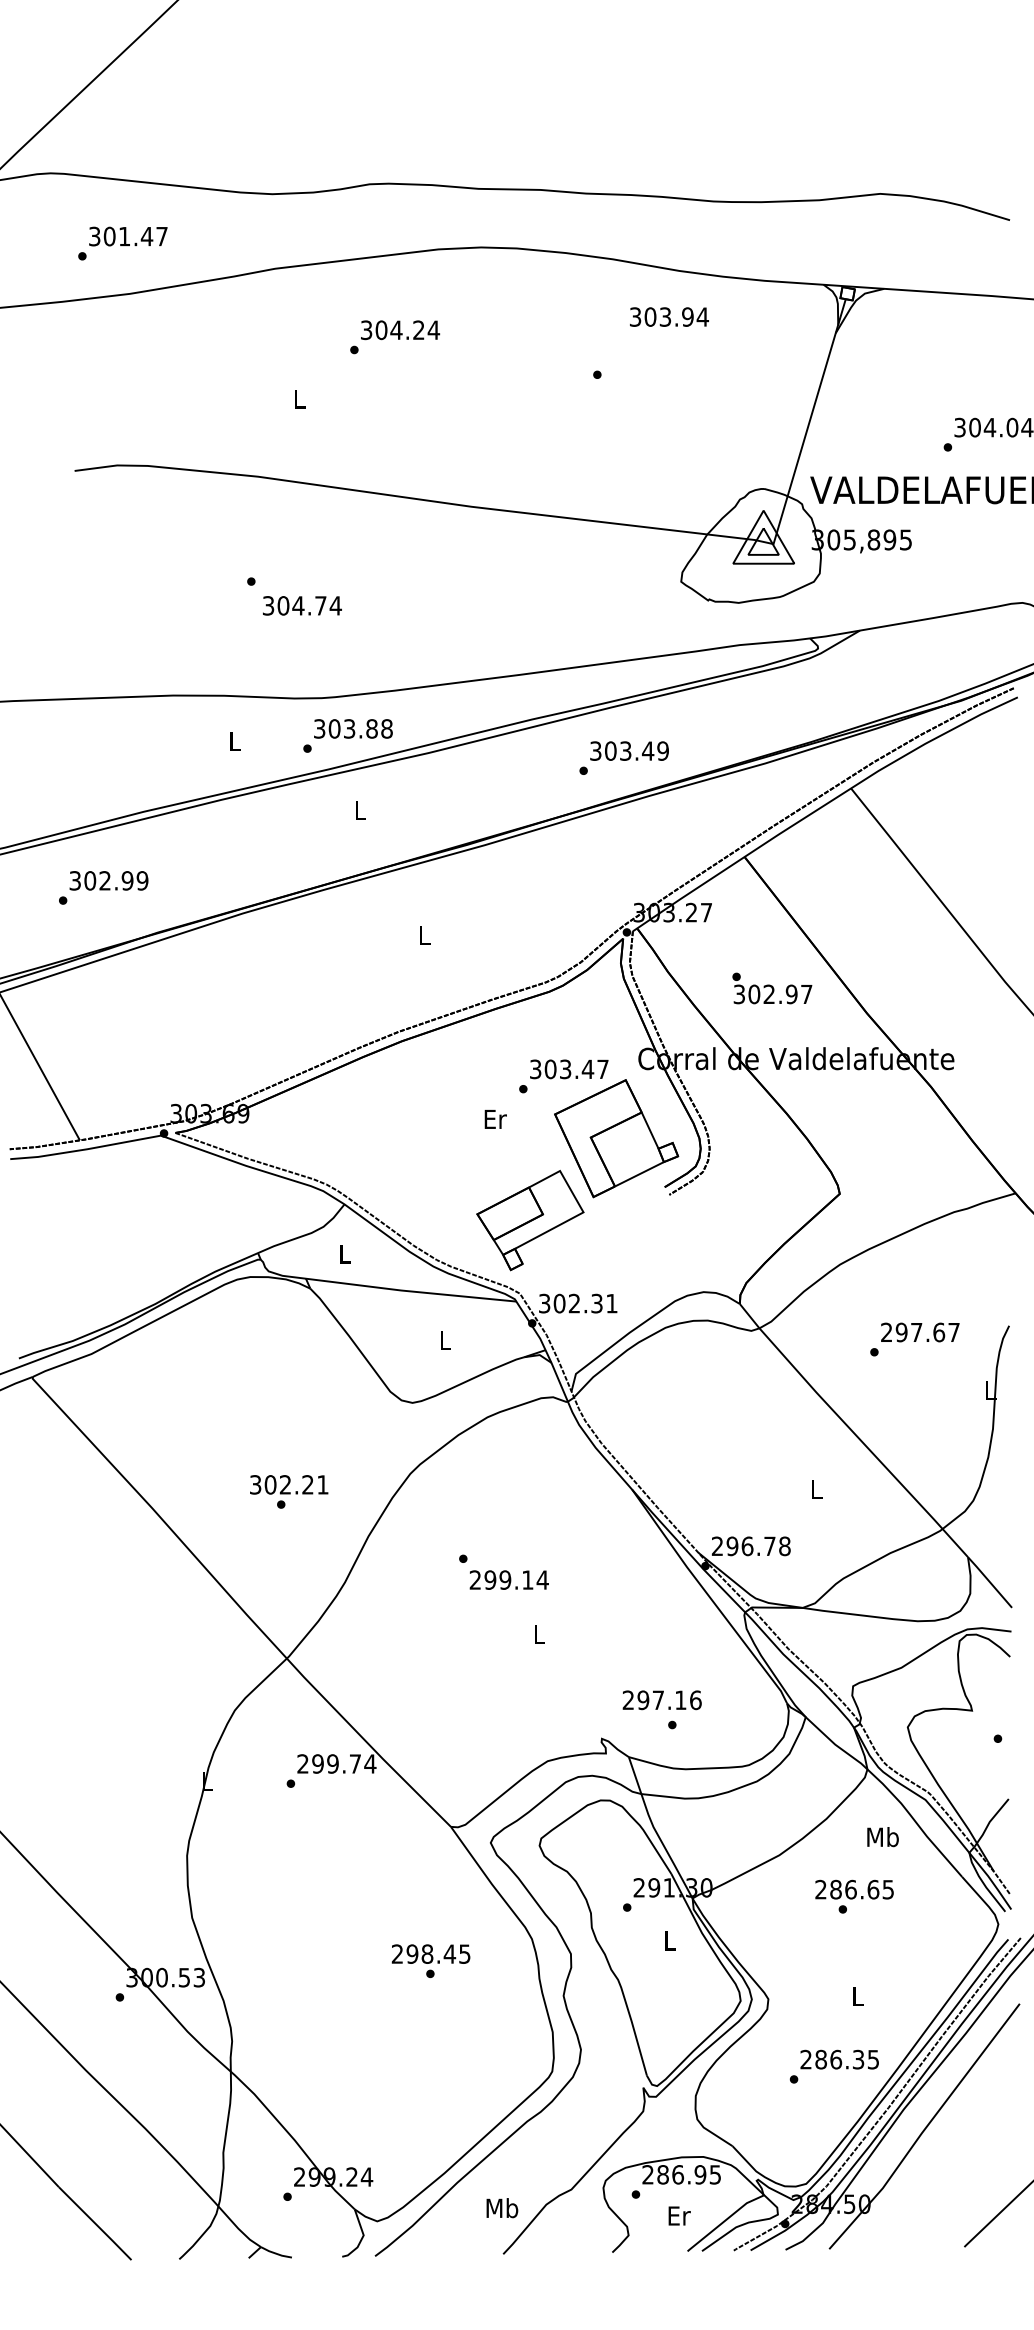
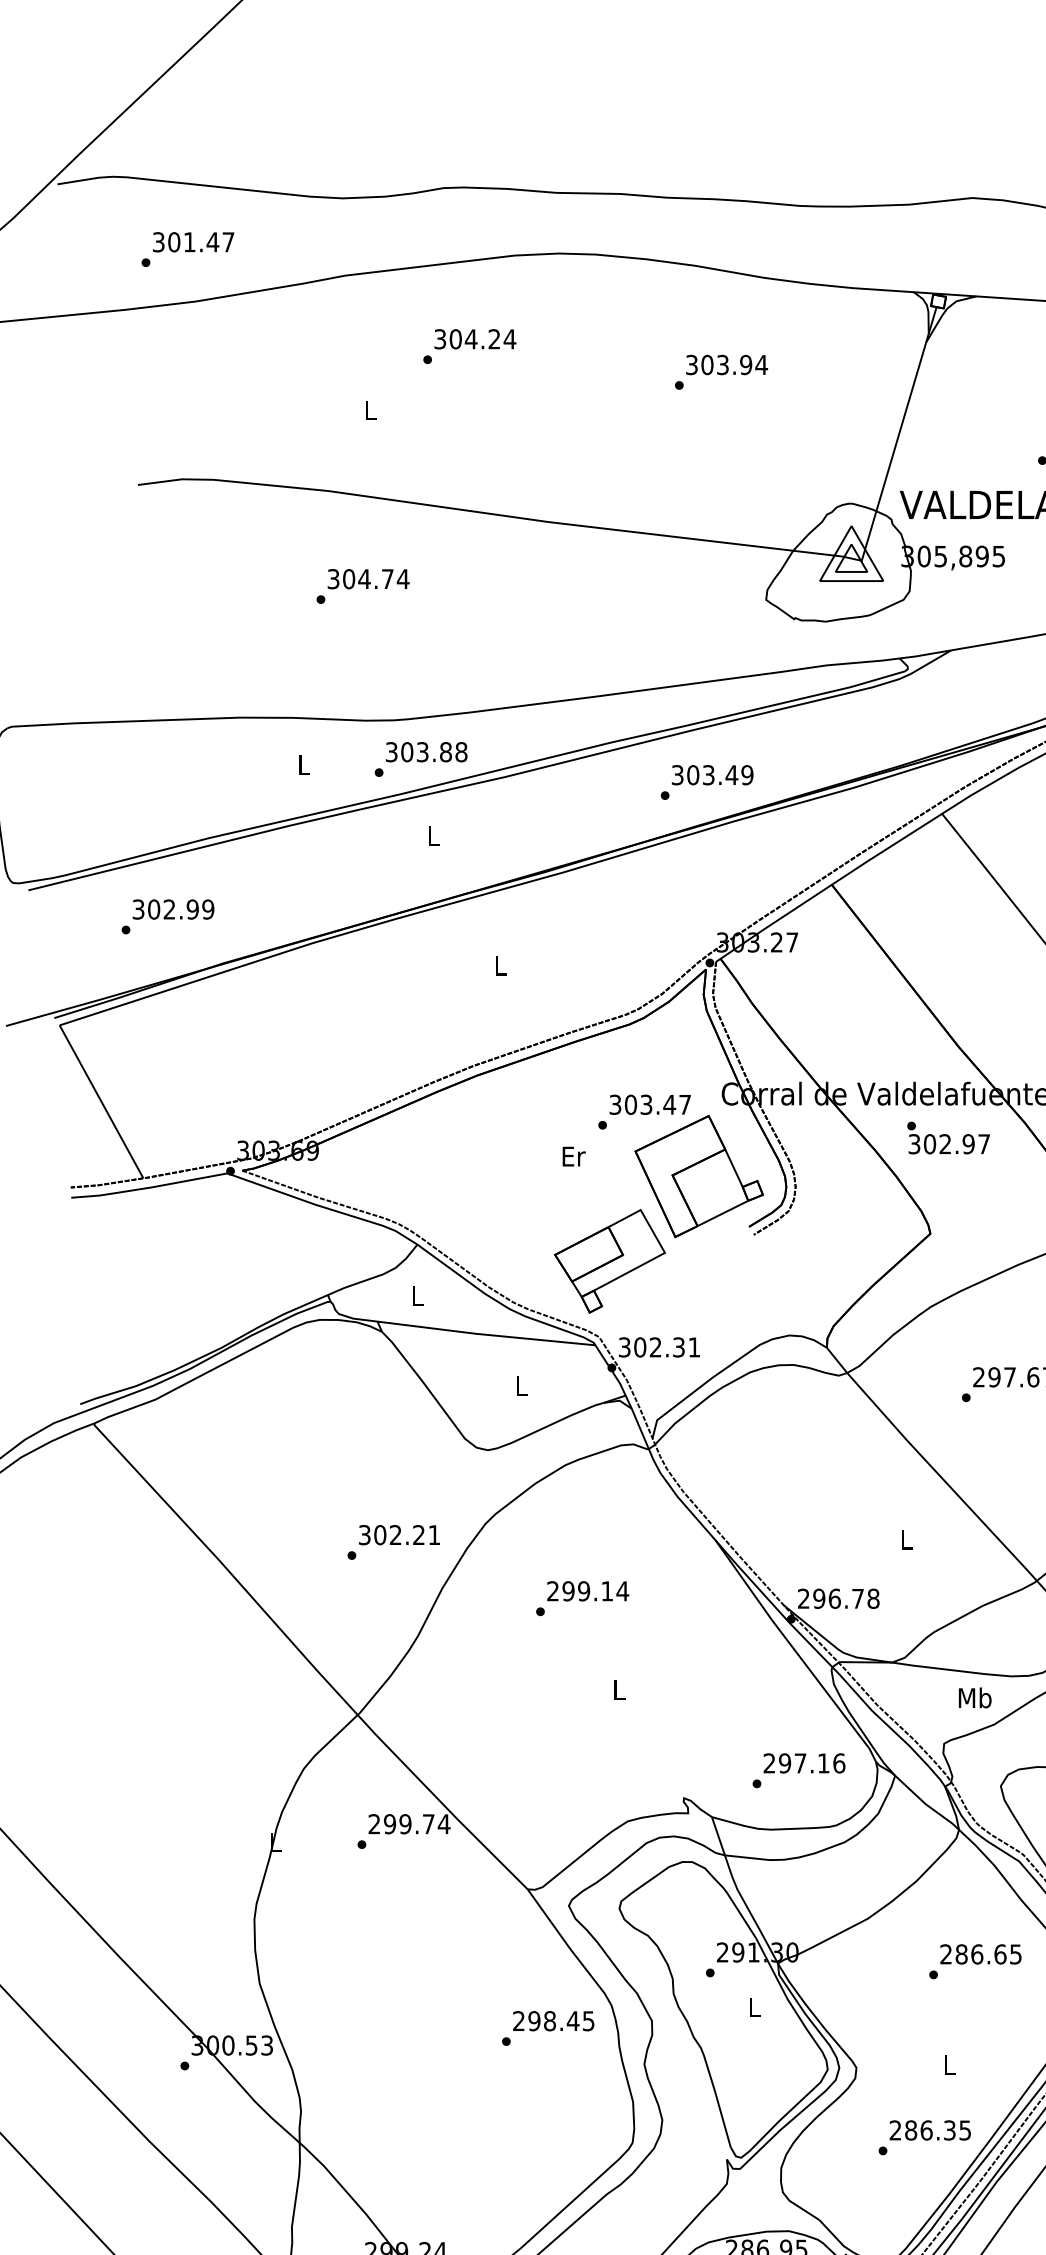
text: (669, 316) -> (727, 364), moved
text: (302, 605) -> (368, 578), moved
text: (772, 988) -> (948, 1138), moved
text: (289, 1484) -> (399, 1534), moved
text: (508, 1579) -> (587, 1590), moved
text: (661, 1700) -> (803, 1763), moved
text: (882, 1837) -> (974, 1698), moved
text: (854, 1889) -> (980, 1954), moved
text: (430, 1953) -> (553, 2020), moved

